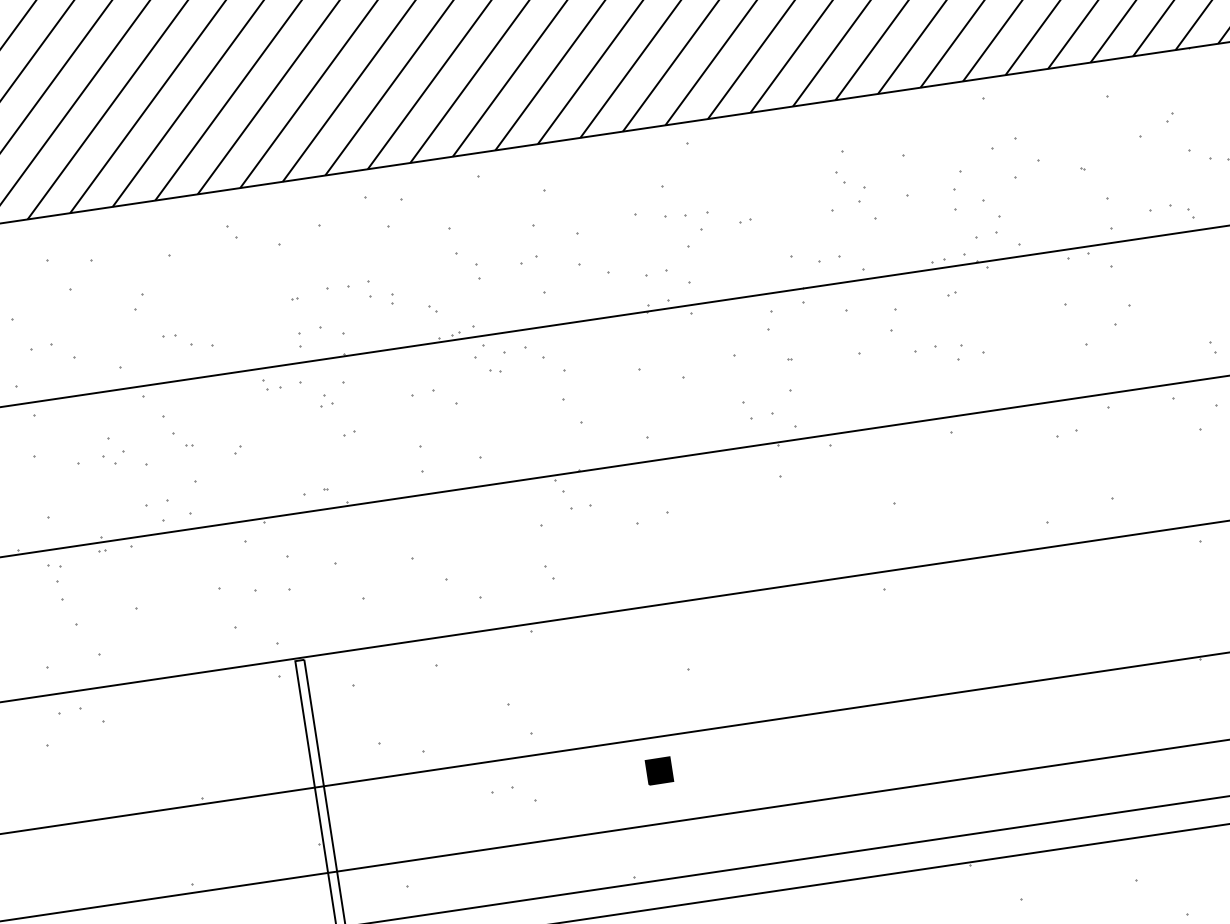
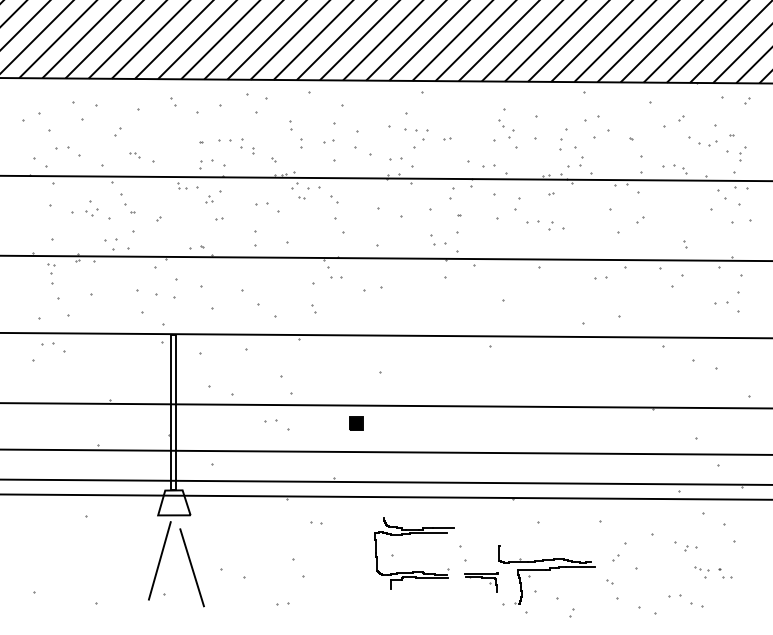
part: (454, 241) -> (290, 125), size x0.62
part: (1123, 314) -> (640, 219), size x0.62
part: (176, 341) -> (134, 155), size x0.62
part: (555, 365) -> (334, 199), size x0.62

